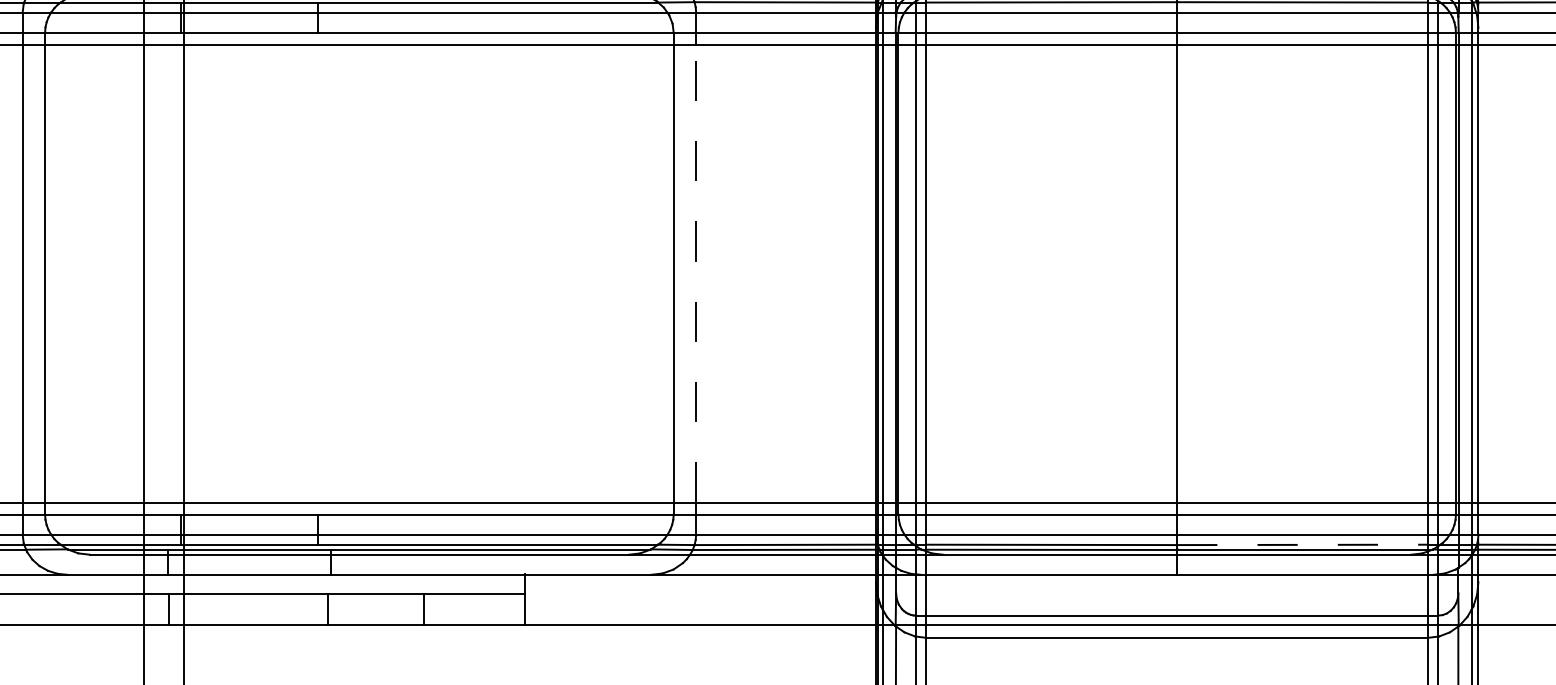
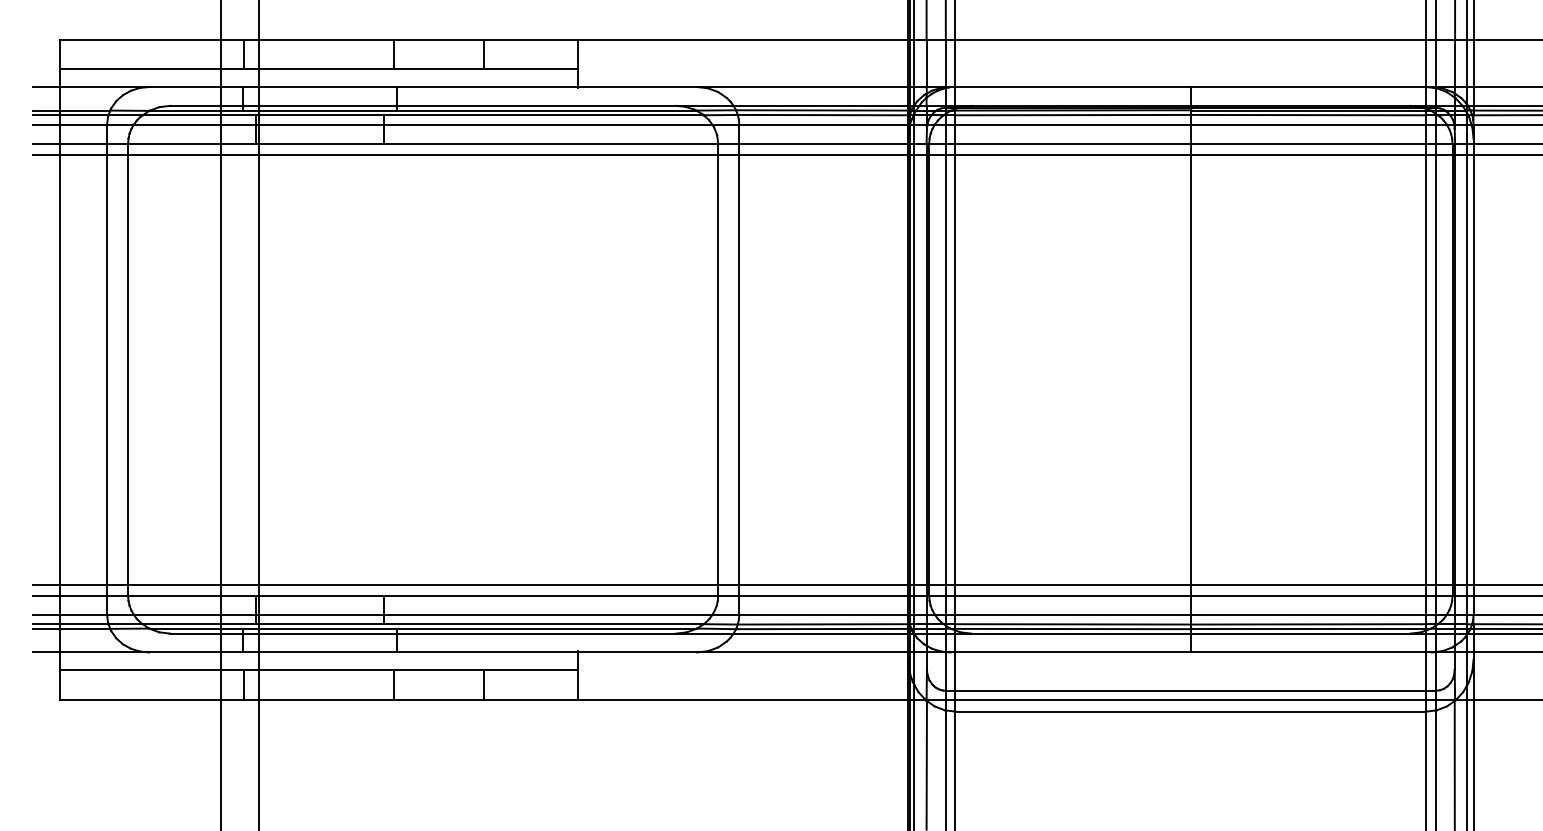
line: (696, 273) -> (739, 369), dashed -> solid
line: (1302, 545) -> (1308, 624), dashed -> solid

